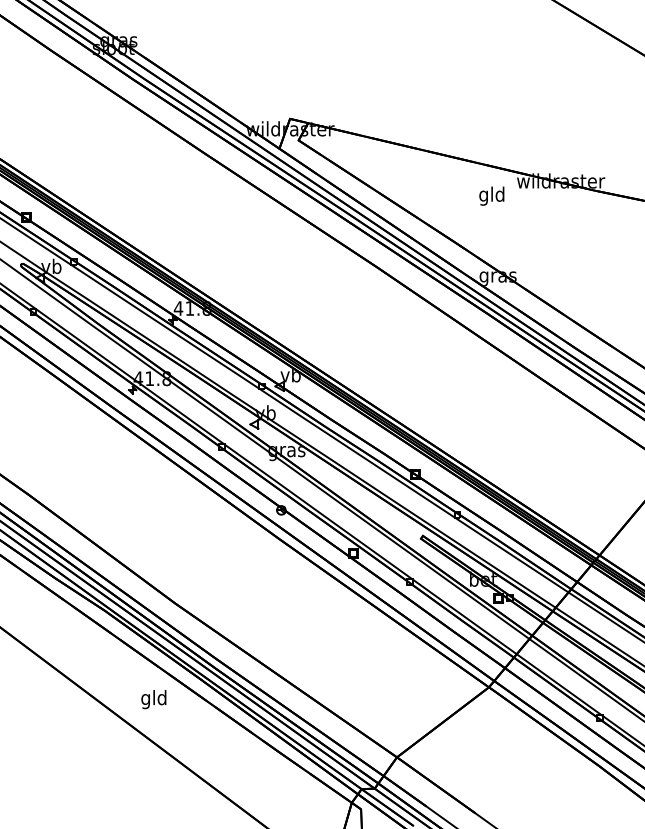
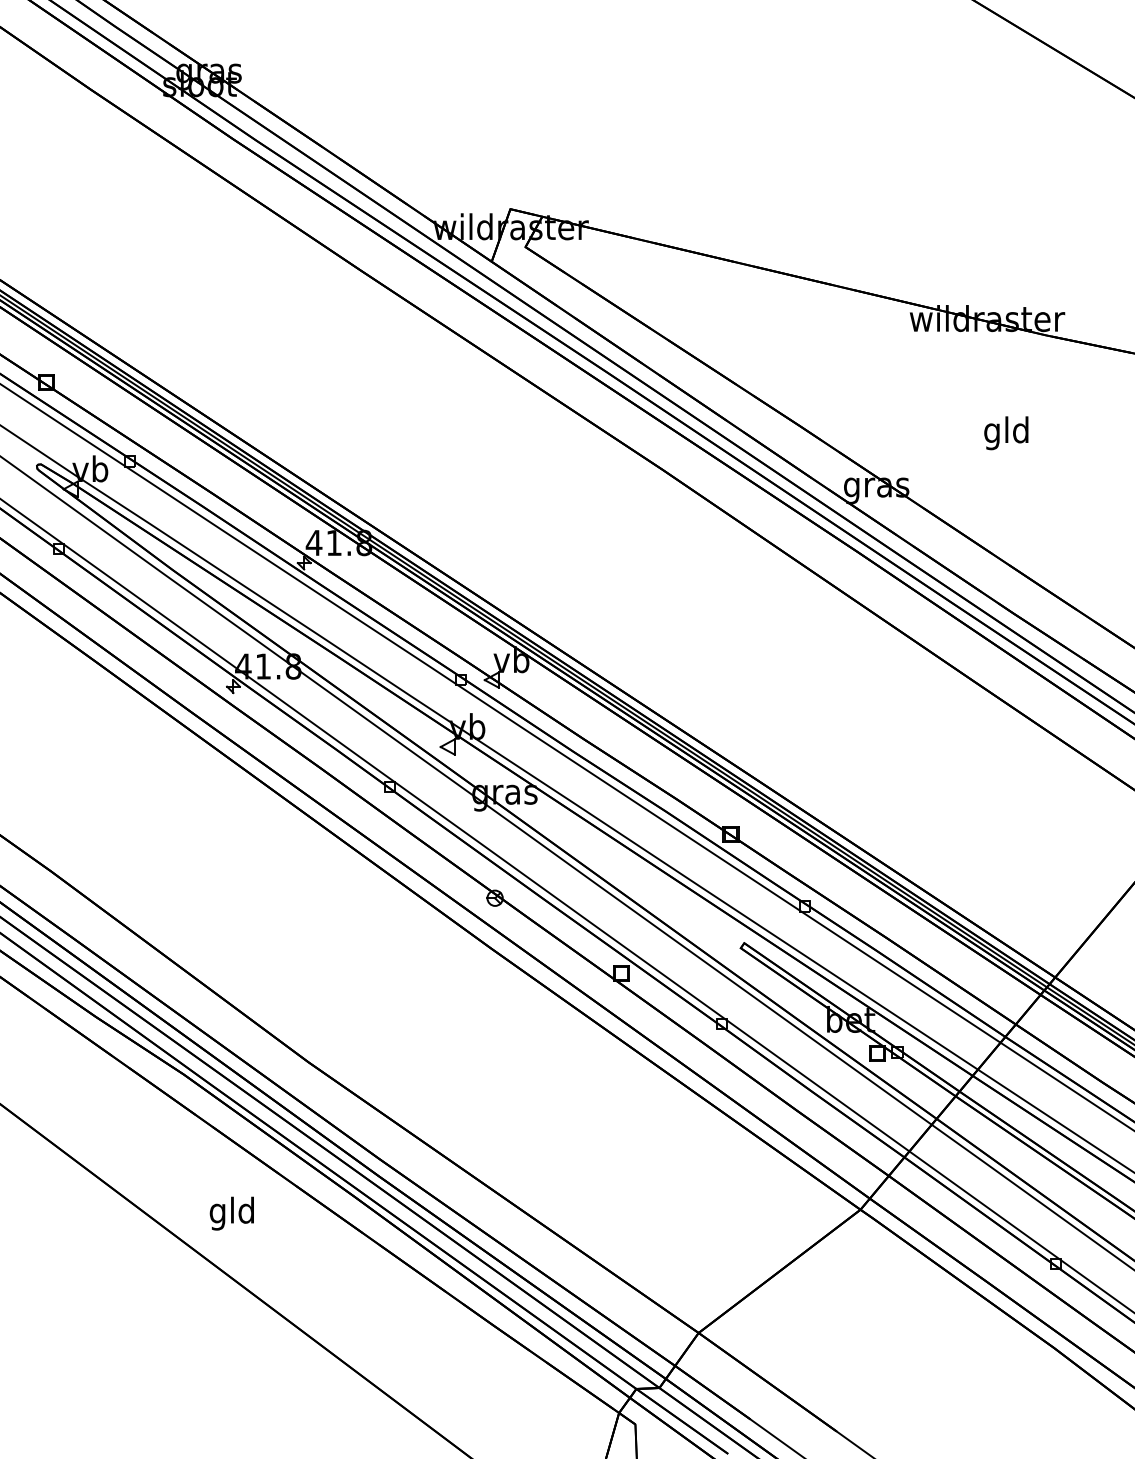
text: (491, 195) -> (1005, 432), moved
text: (153, 699) -> (231, 1213), moved

